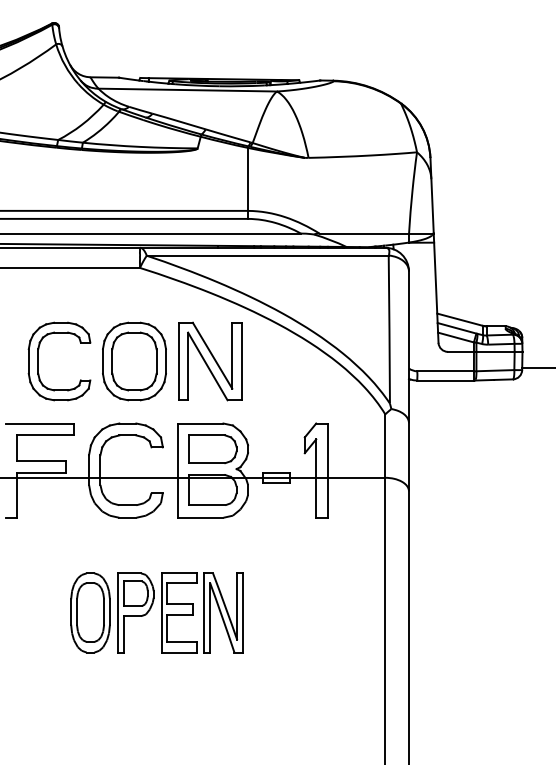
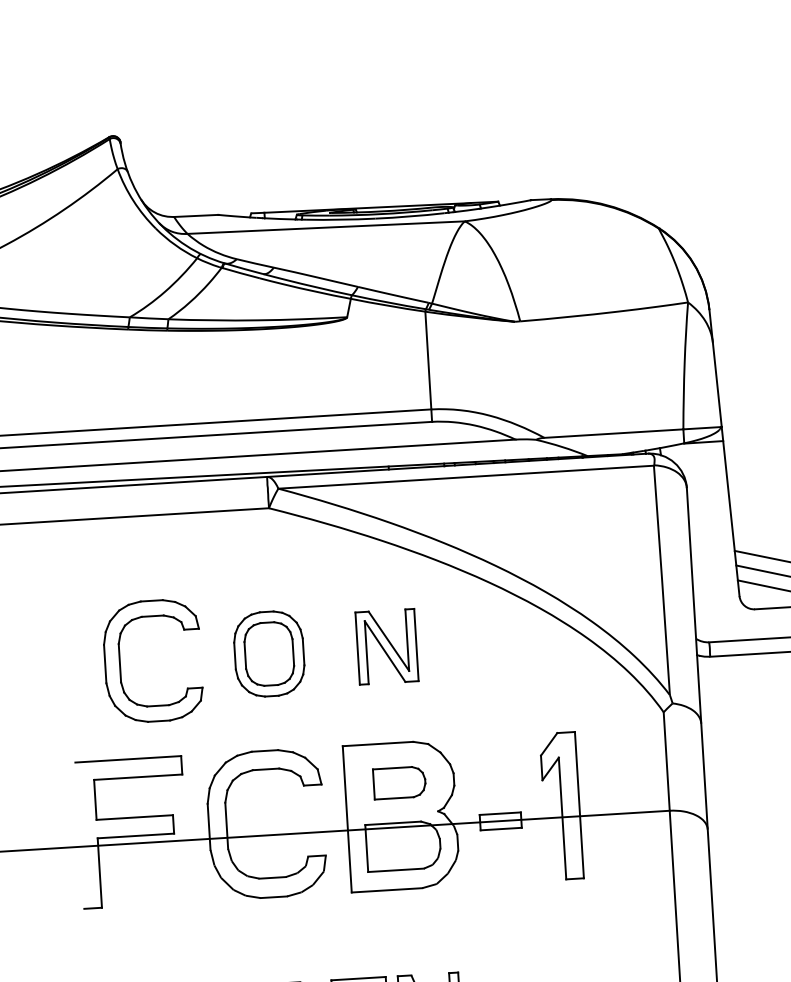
part: (134, 361) -> (269, 654), size x0.7
part: (210, 361) -> (387, 646), size x0.6
part: (212, 449) -> (398, 783), size x0.7

